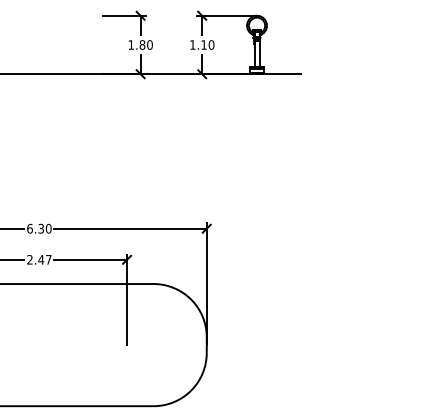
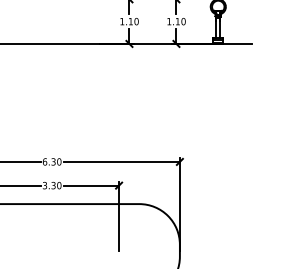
text: (142, 44) -> (130, 21), 1.80 -> 1.10
text: (39, 259) -> (52, 185), 2.47 -> 3.30

